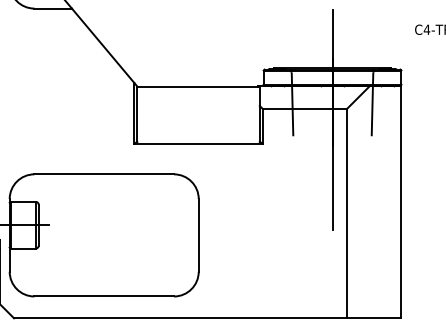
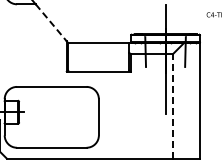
line: (103, 47) -> (51, 23), solid -> dashed
line: (346, 211) -> (172, 105), solid -> dashed

